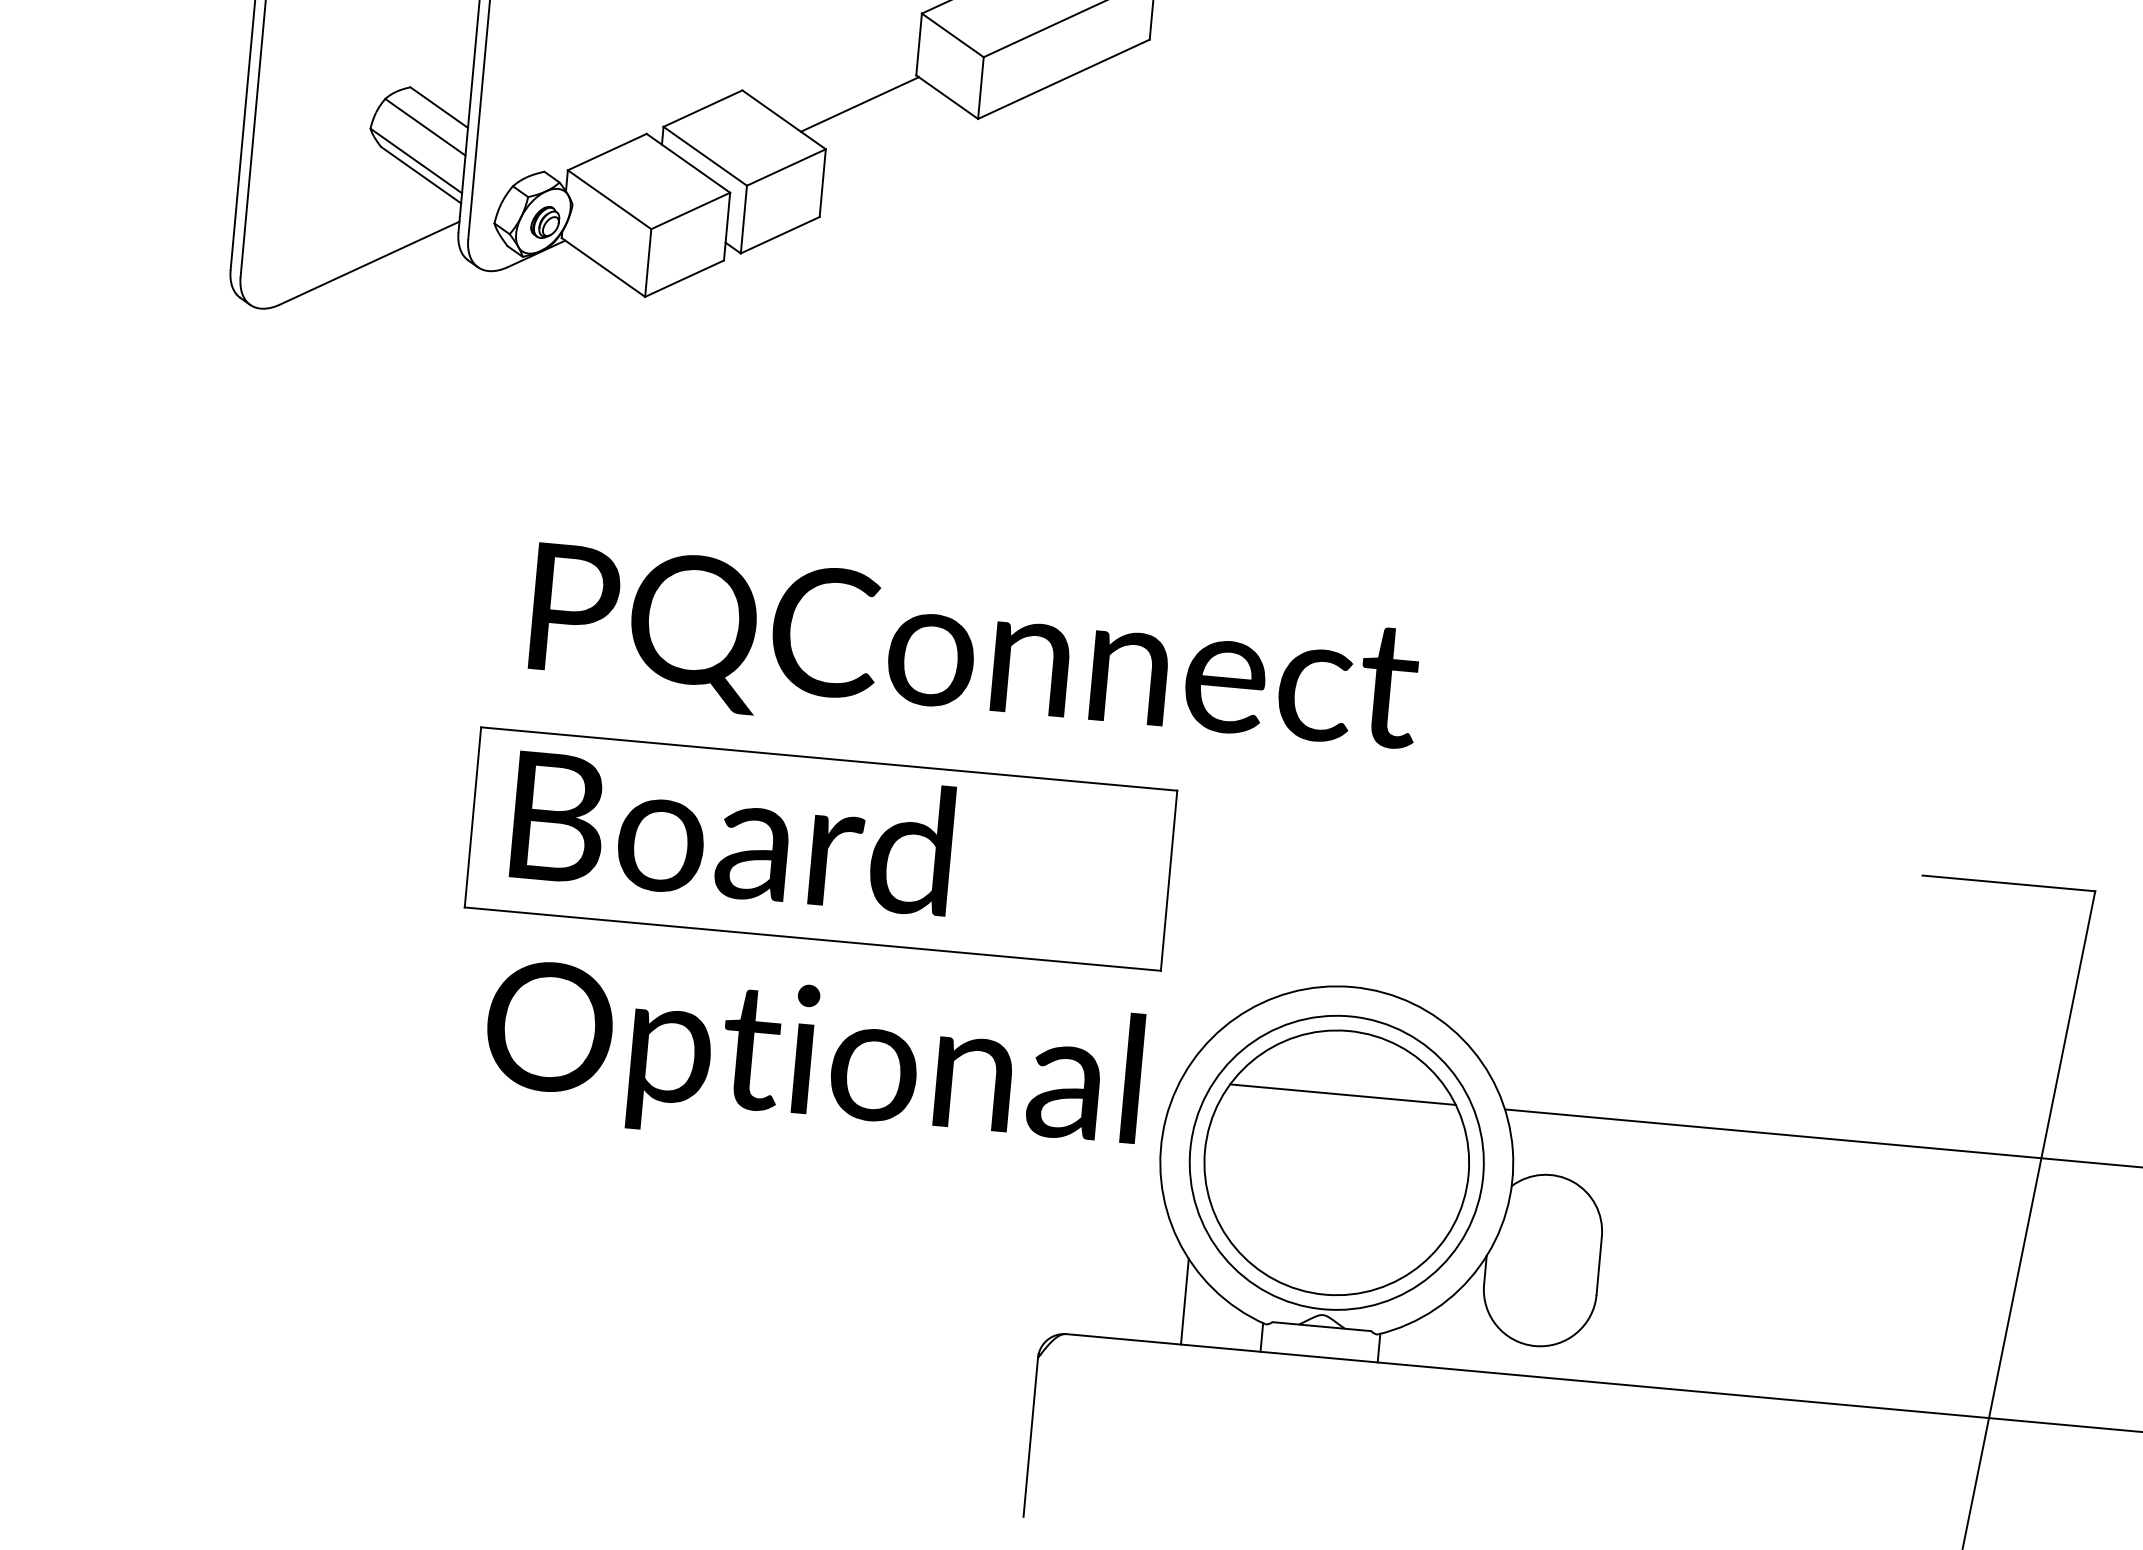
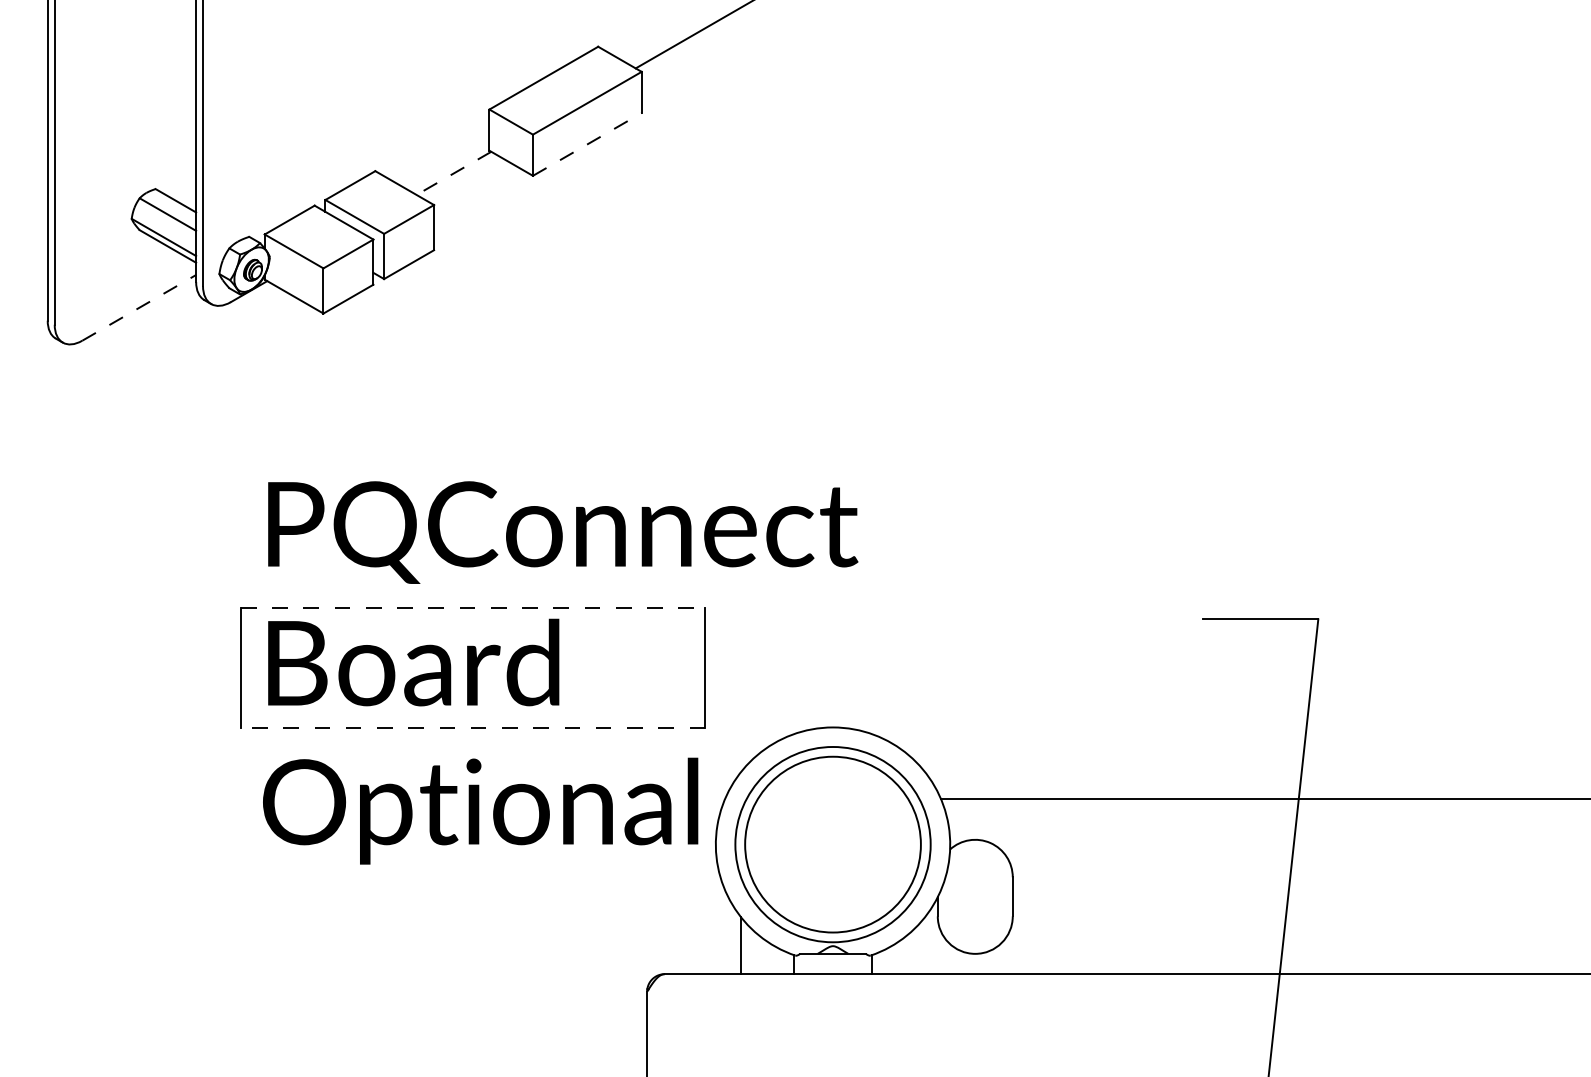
line: (1064, 79) -> (587, 144), solid -> dashed
line: (859, 104) -> (453, 173), solid -> dashed
line: (370, 262) -> (139, 307), solid -> dashed
line: (829, 759) -> (473, 608), solid -> dashed
line: (811, 939) -> (472, 728), solid -> dashed
line: (1342, 1095) -> (832, 799), removed

